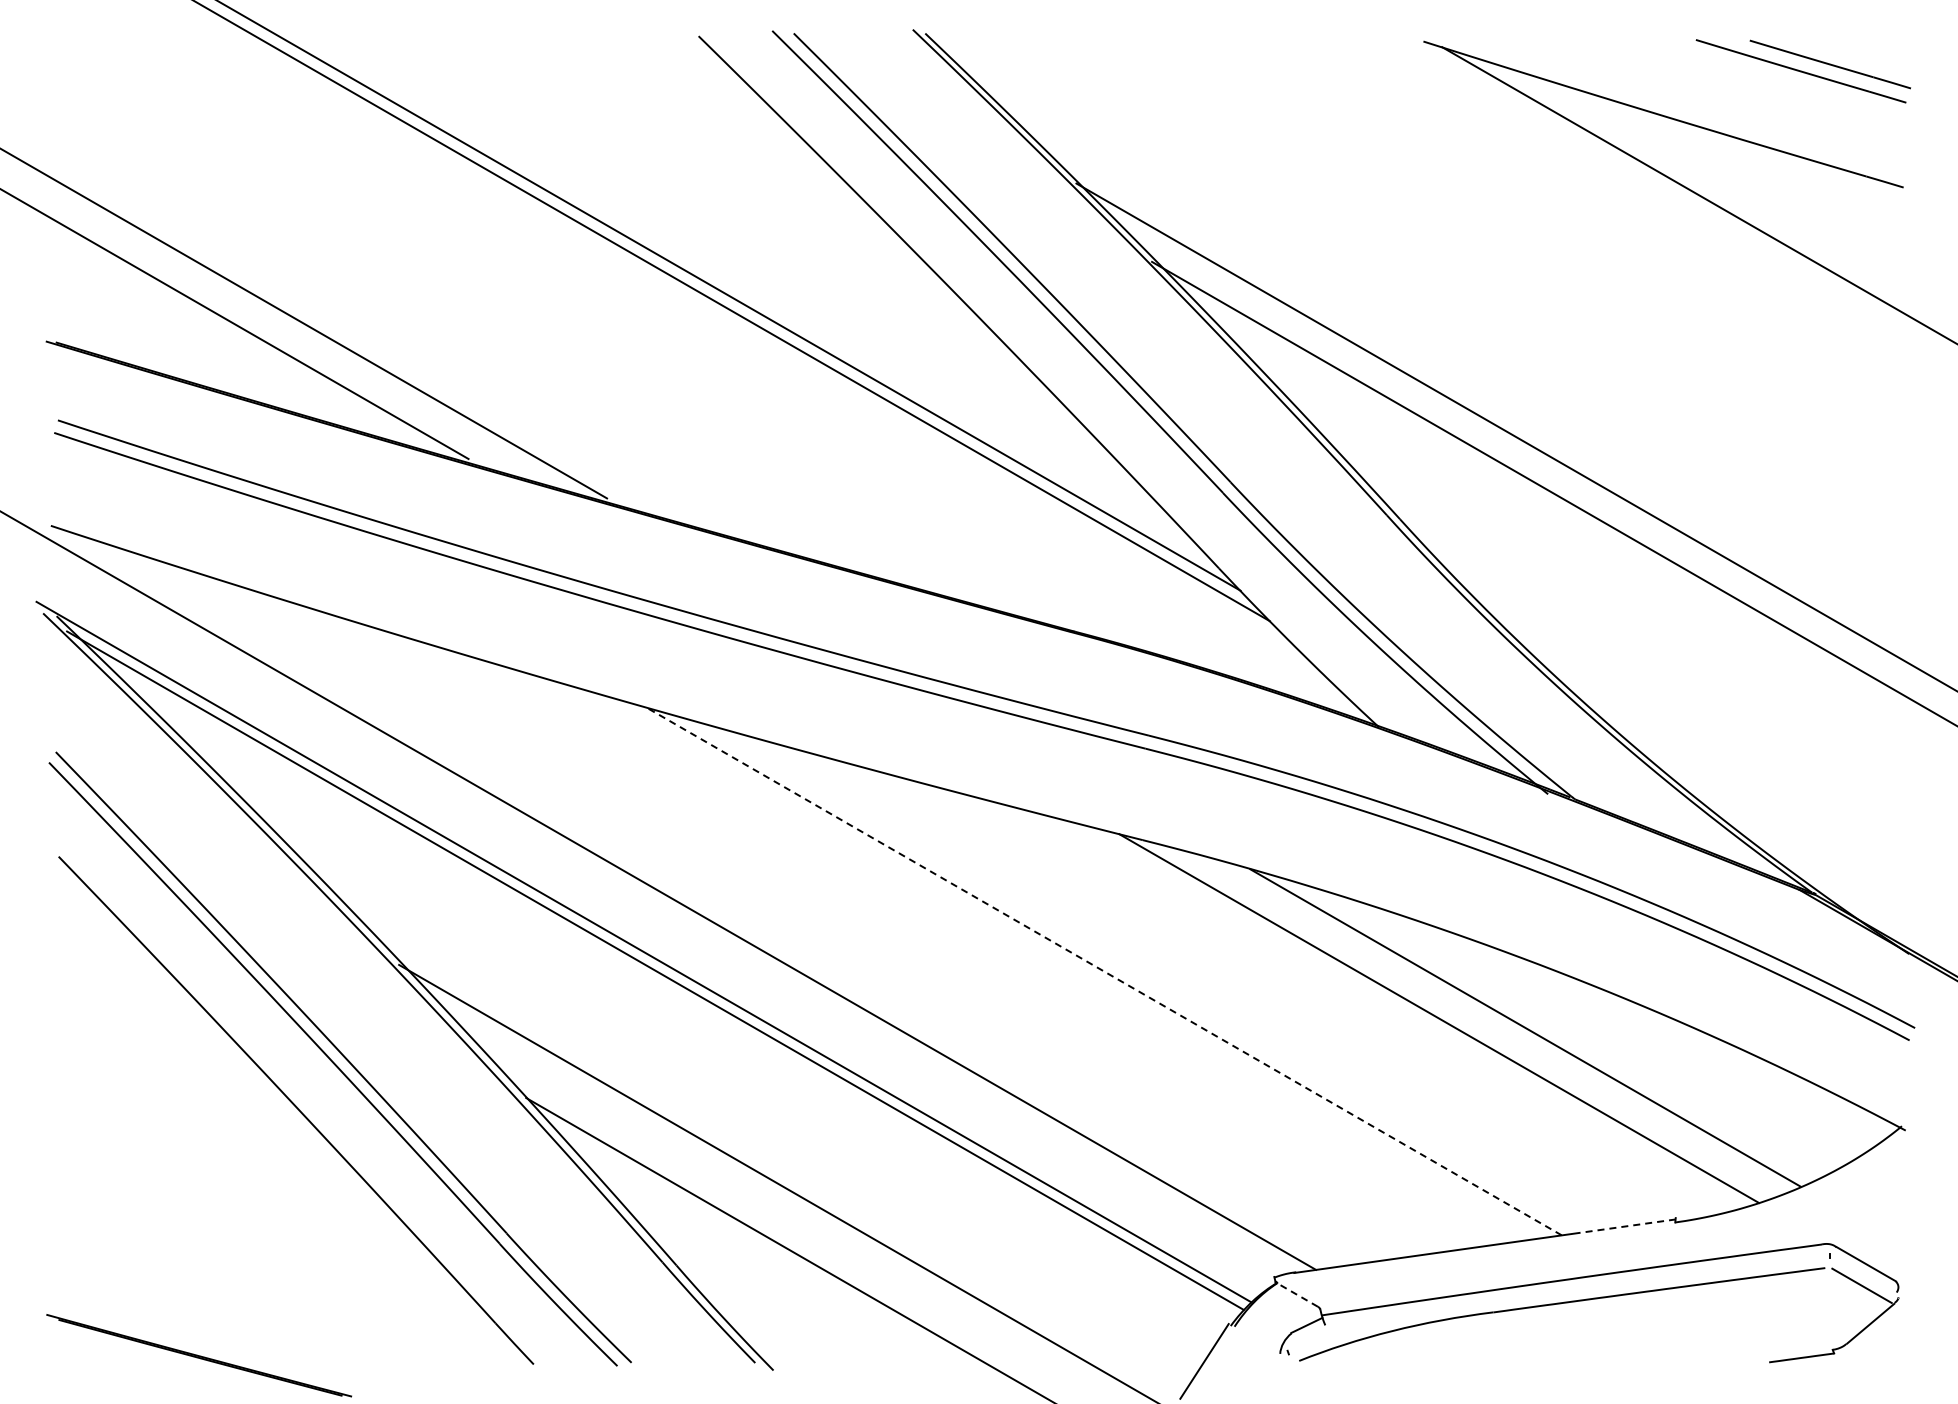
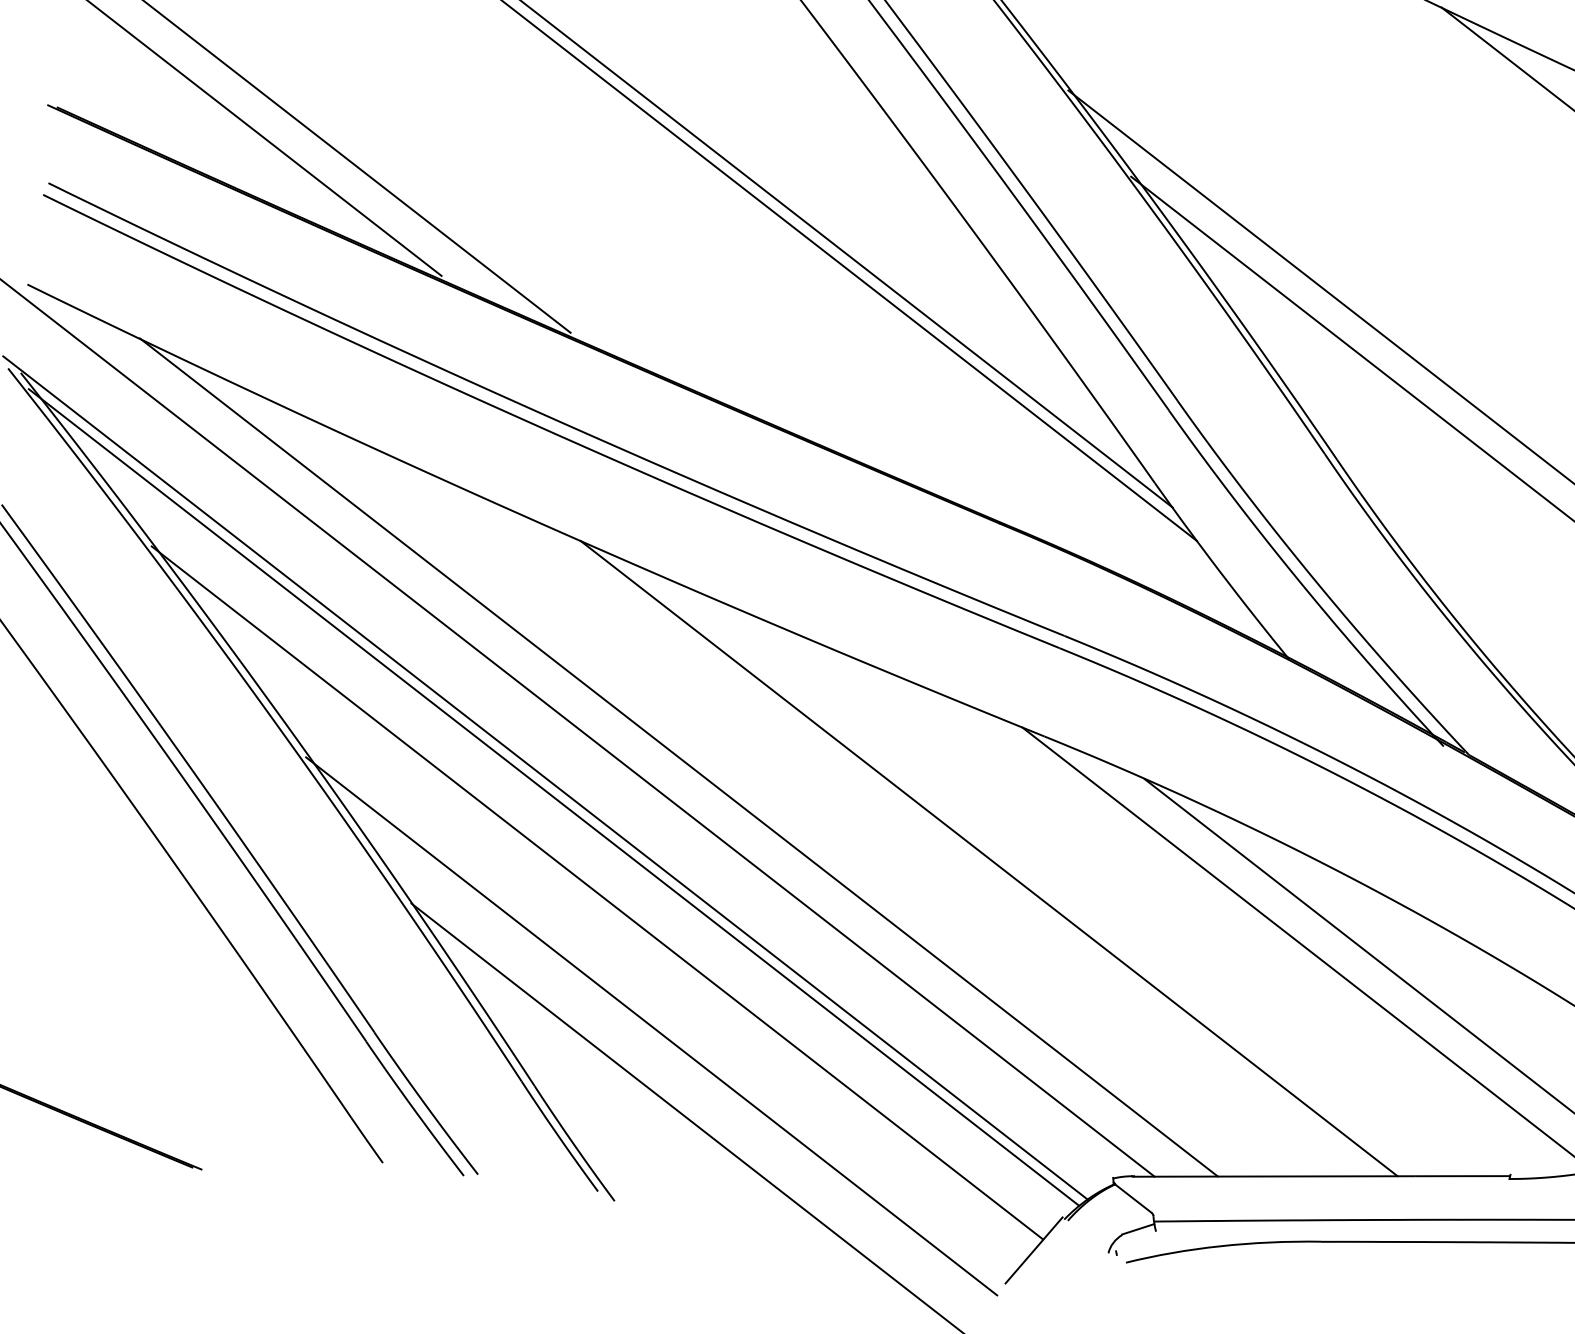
line: (775, 912) -> (678, 757), added
line: (1103, 971) -> (988, 858), dashed -> solid
line: (712, 1061) -> (597, 893), added
line: (1627, 1226) -> (1462, 1176), dashed -> solid
line: (1297, 1294) -> (1133, 1198), dashed -> solid

